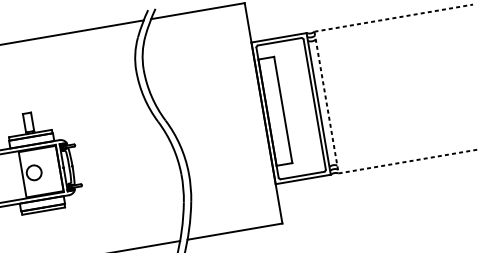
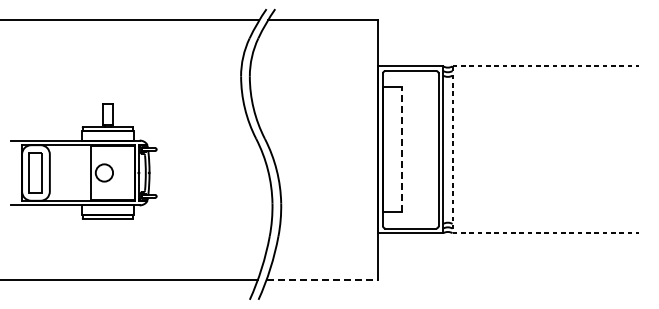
line: (283, 109) -> (401, 149), solid -> dashed
line: (234, 231) -> (322, 279), solid -> dashed

